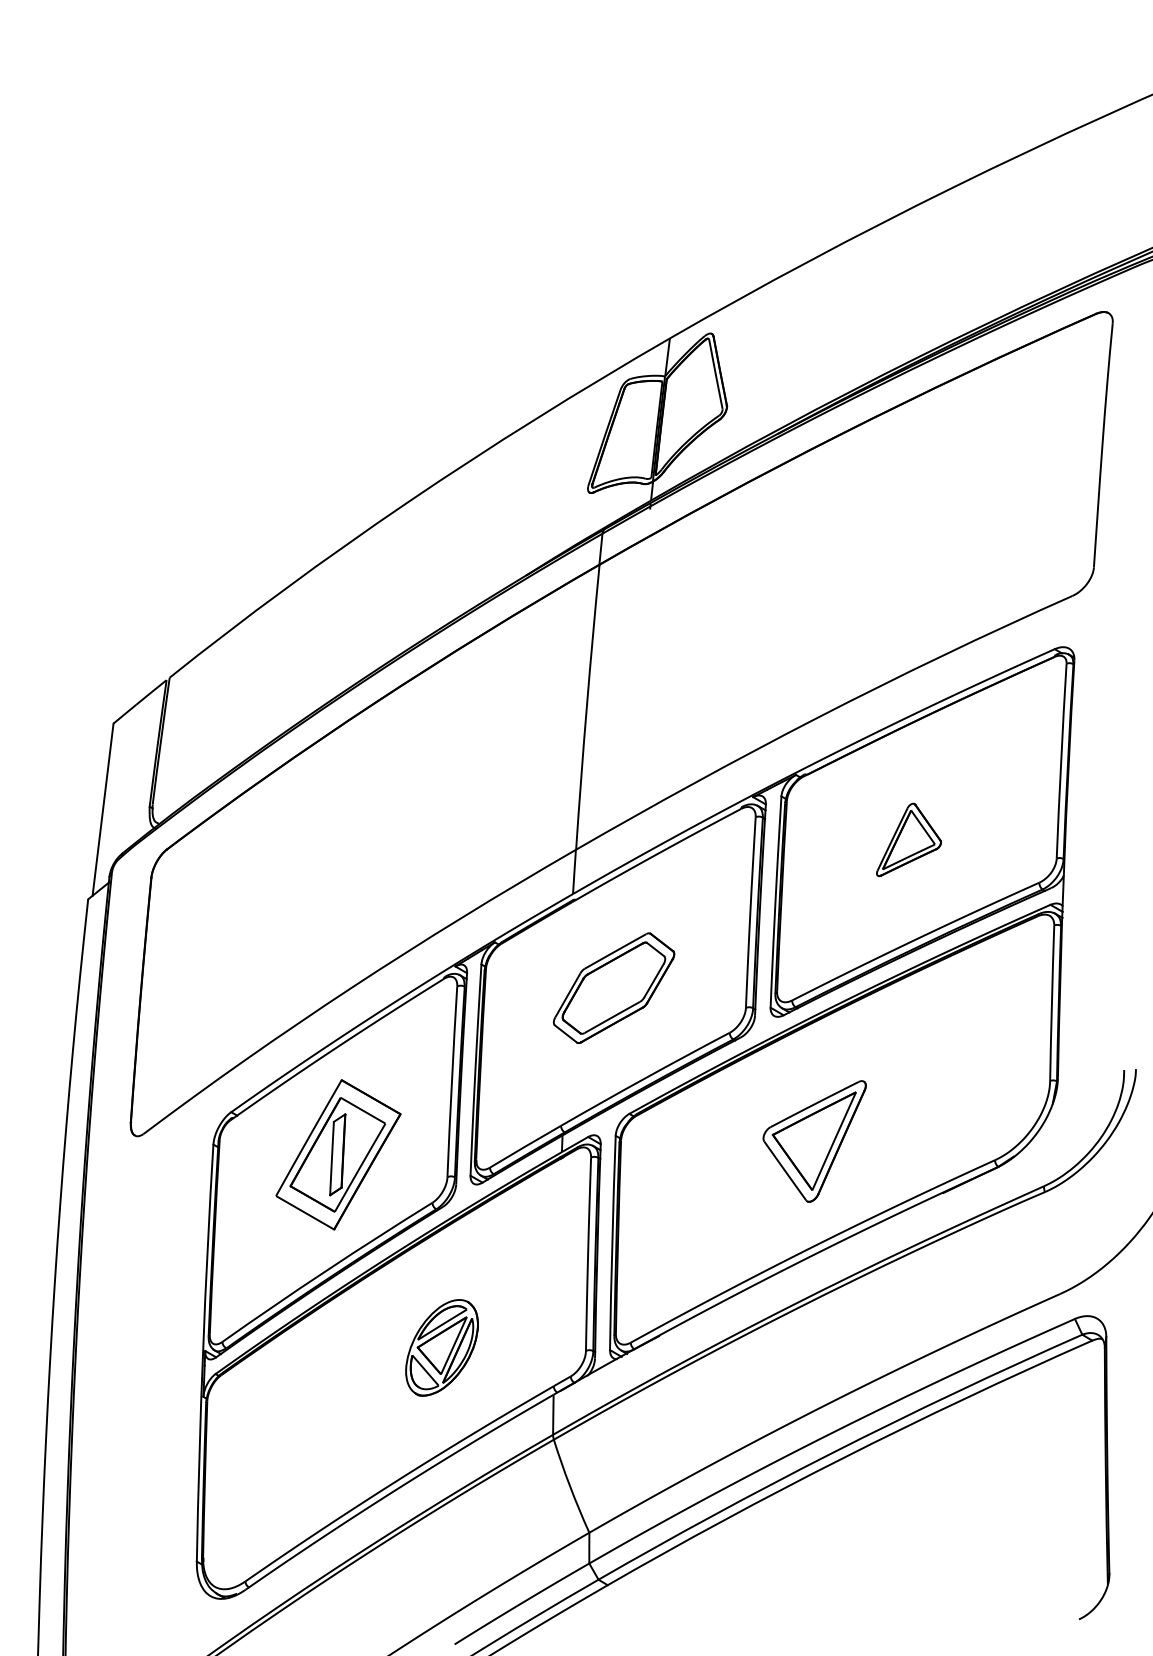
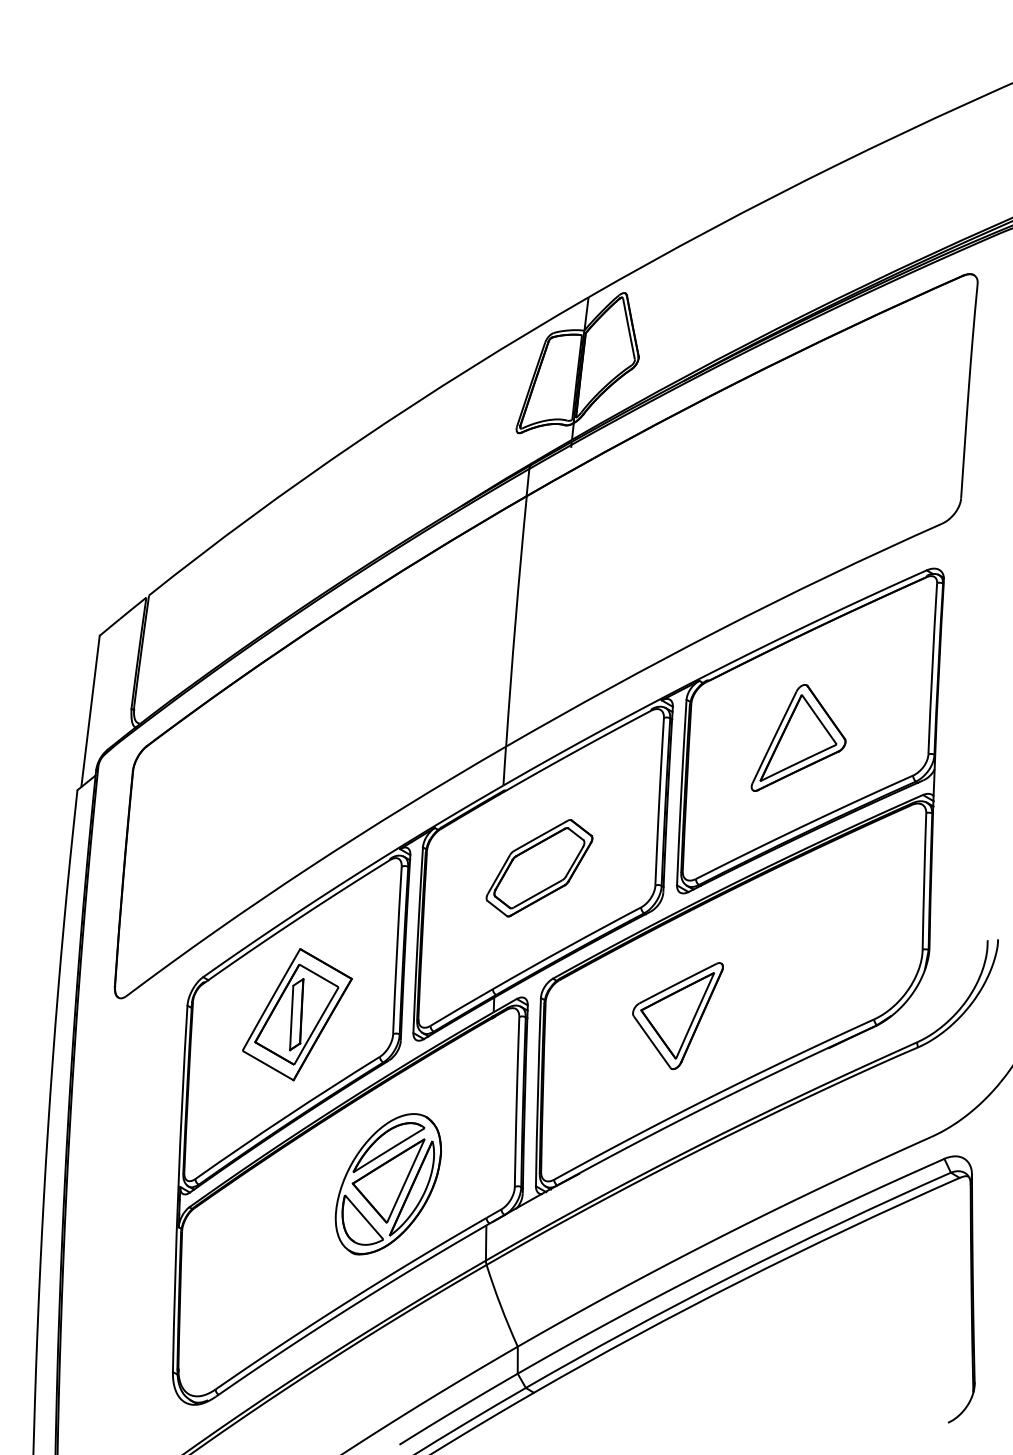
part: (908, 839) -> (798, 737), size x1.67
part: (814, 1141) -> (677, 1016), moved
part: (441, 1347) -> (387, 1183), size x1.67

